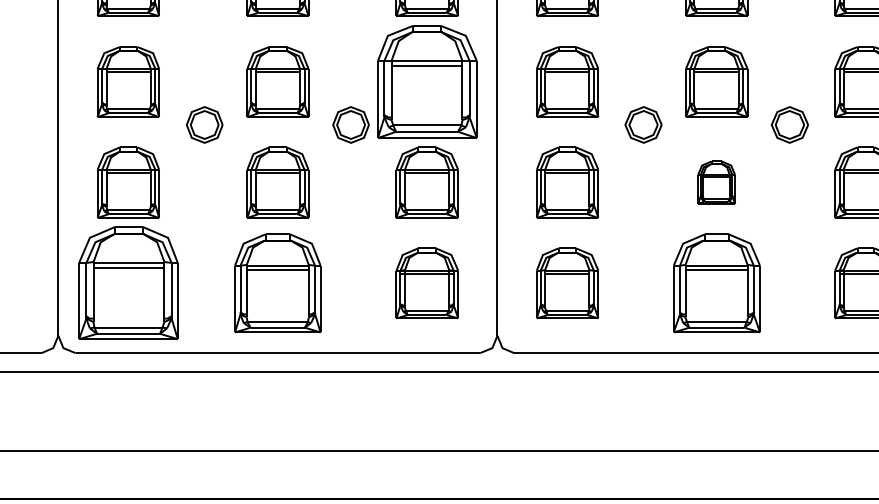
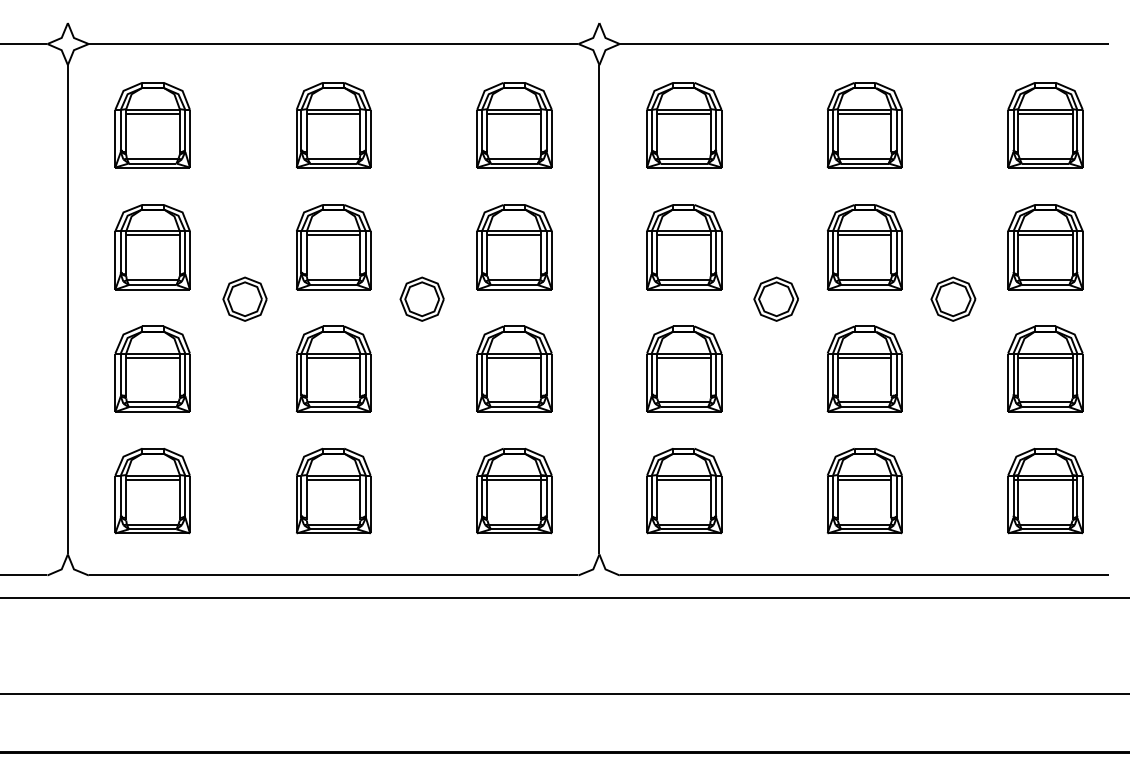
part: (427, 82) -> (514, 247), size x0.62
part: (716, 182) -> (864, 368), size x1.67
part: (277, 282) -> (333, 490), size x0.71
part: (716, 282) -> (864, 490), size x0.71
part: (128, 283) -> (152, 491), size x0.62

